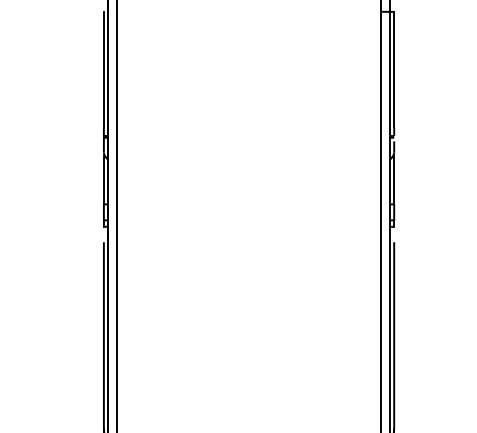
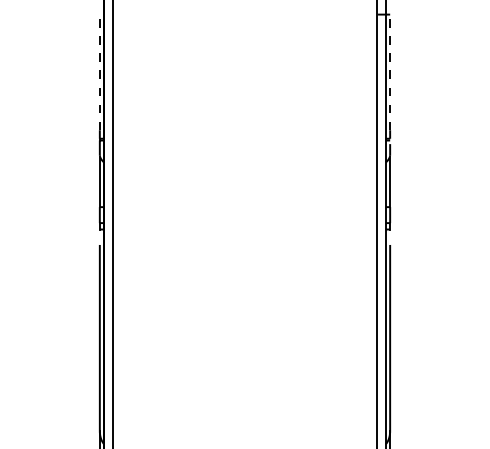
line: (103, 69) -> (99, 72), solid -> dashed
line: (394, 69) -> (390, 72), solid -> dashed

